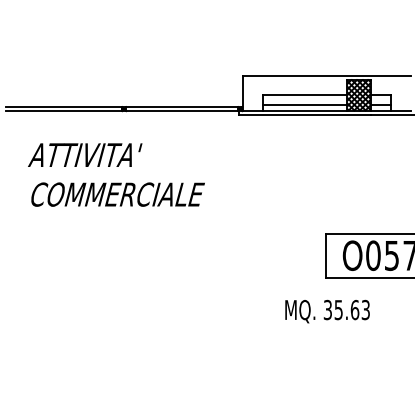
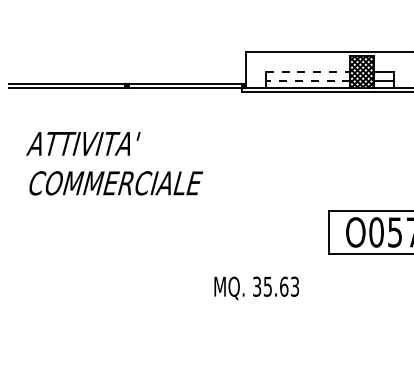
line: (305, 95) -> (308, 72), solid -> dashed
line: (304, 104) -> (307, 81), solid -> dashed
text: (116, 174) -> (114, 163), moved
text: (327, 311) -> (256, 288), moved

